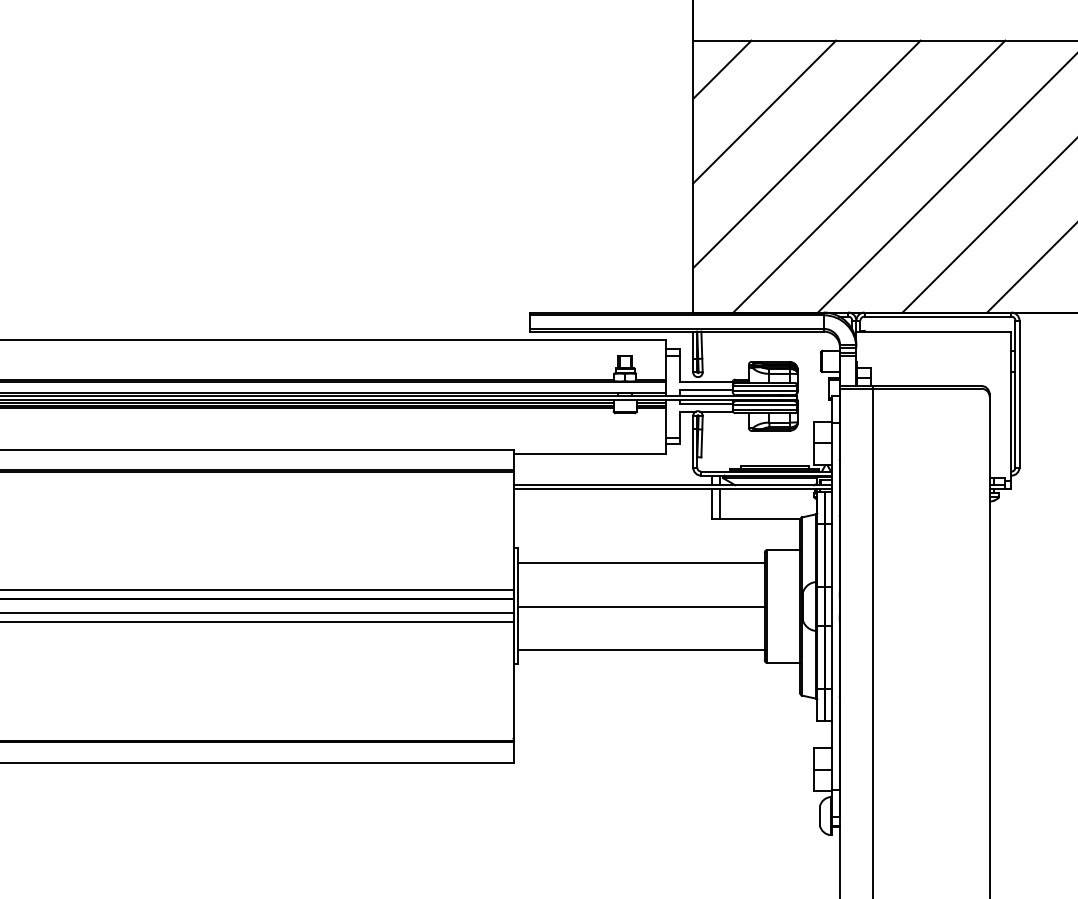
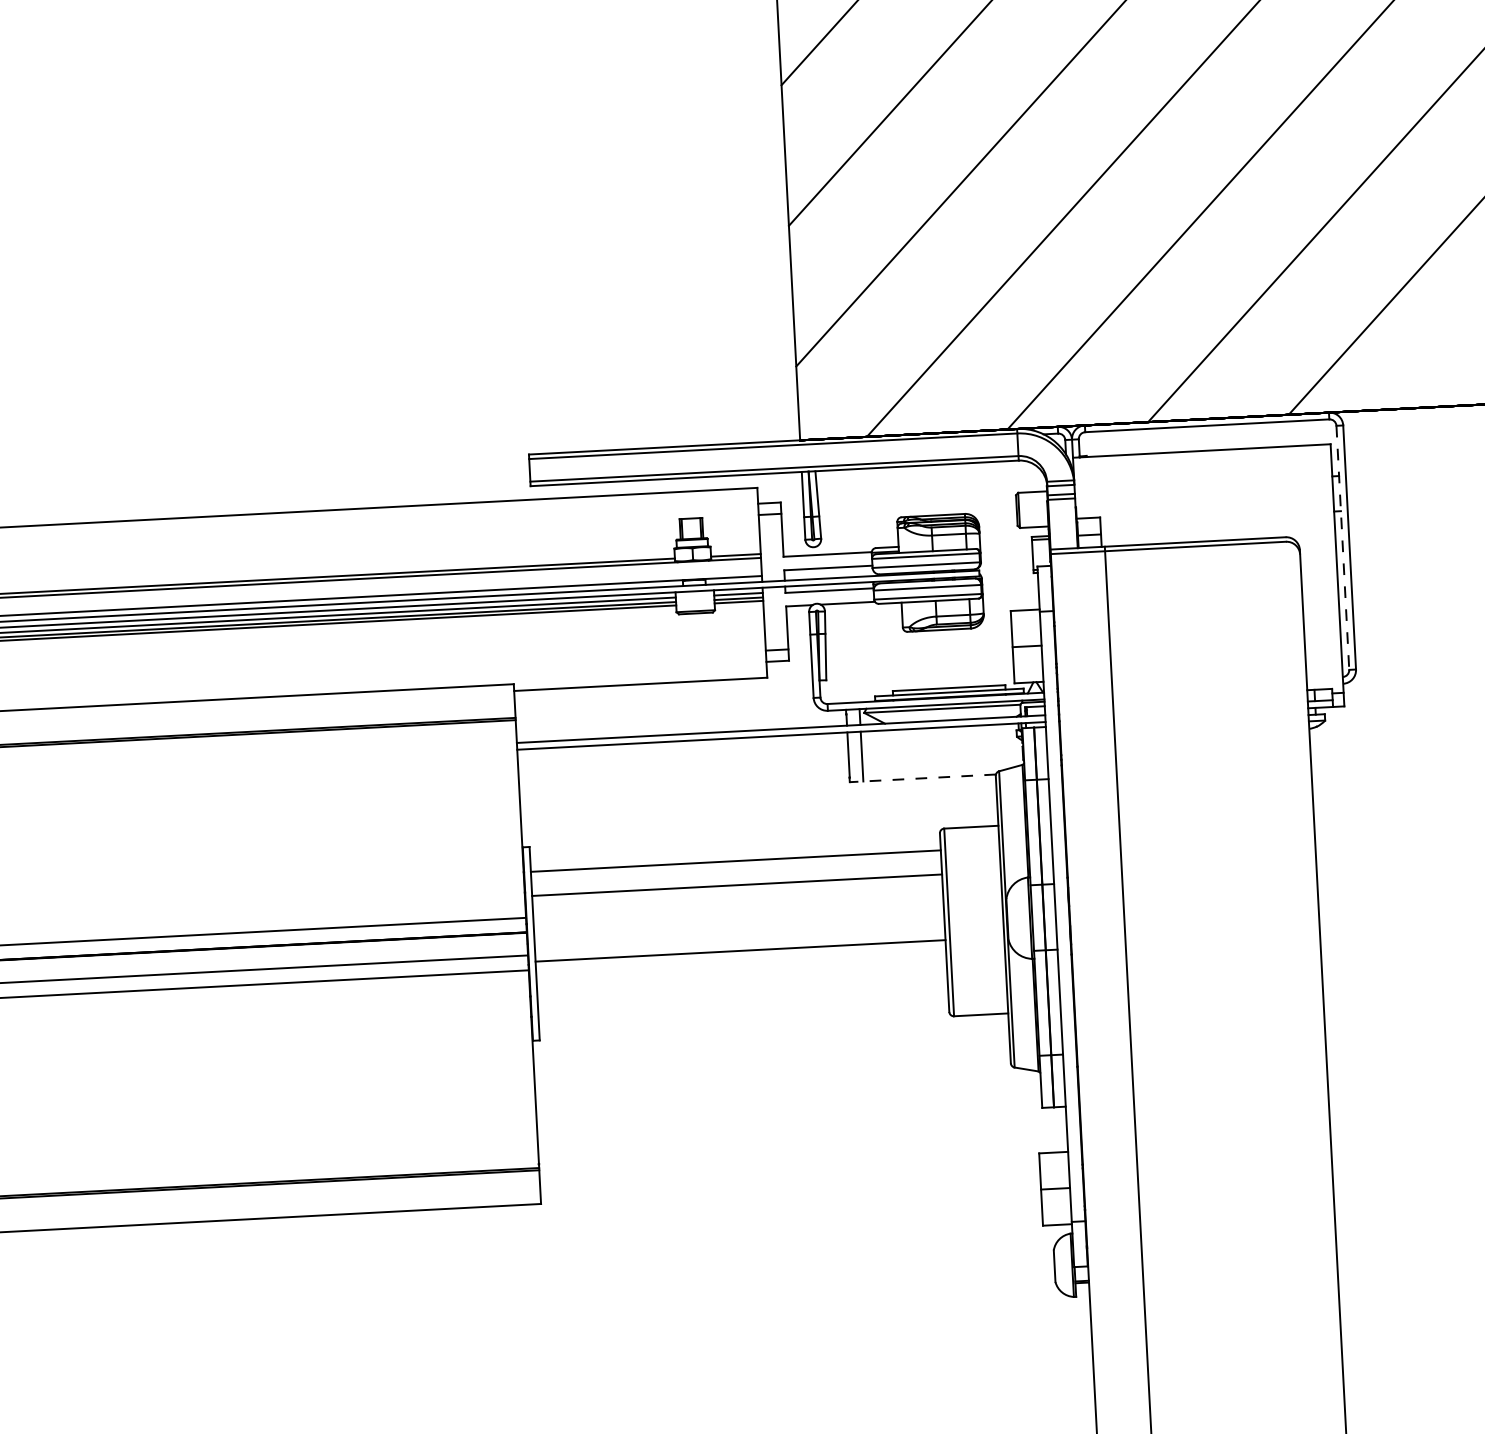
line: (1015, 394) -> (1342, 548), solid -> dashed
line: (756, 519) -> (923, 778), solid -> dashed
line: (641, 606) -> (737, 885), moved
line: (641, 650) -> (740, 951), moved

